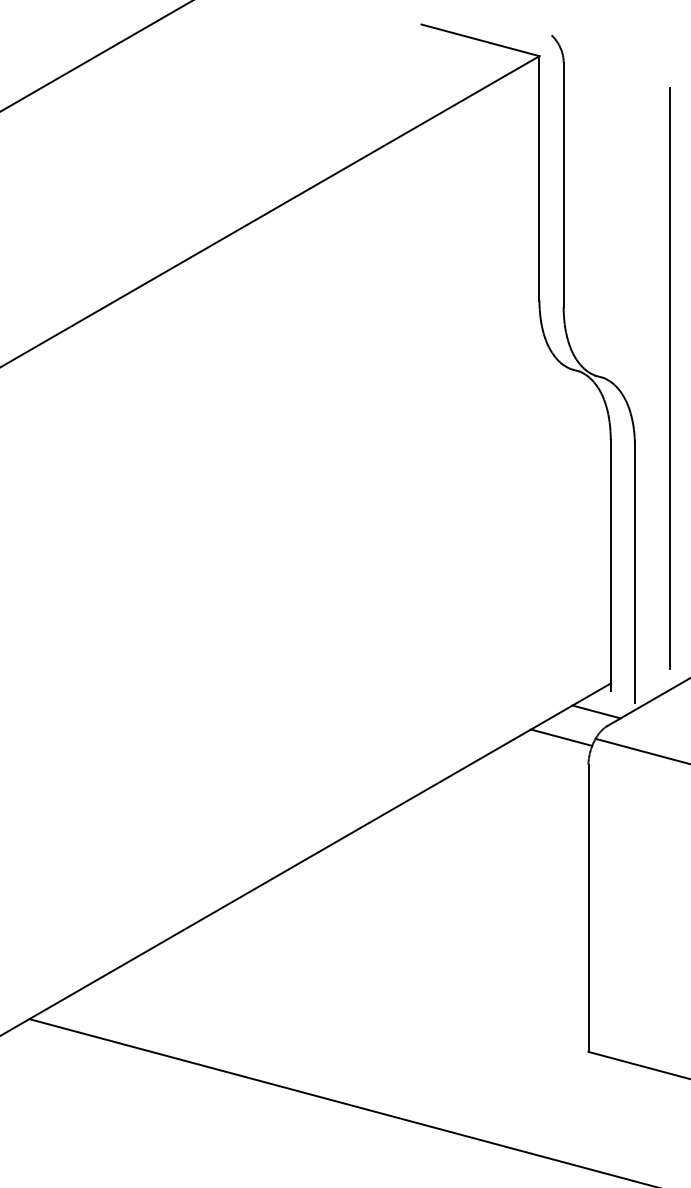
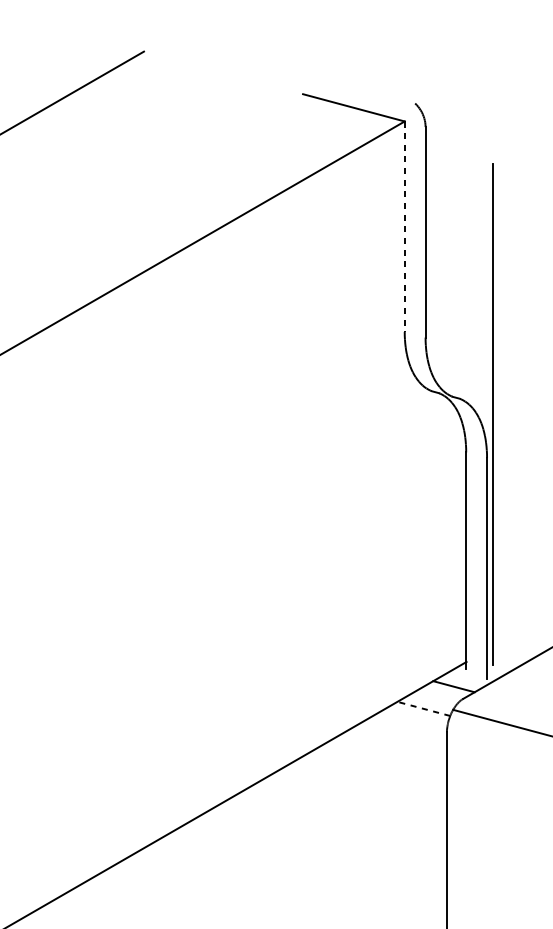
line: (539, 178) -> (404, 226), solid -> dashed
line: (669, 378) -> (492, 413), moved
line: (561, 737) -> (423, 708), solid -> dashed

